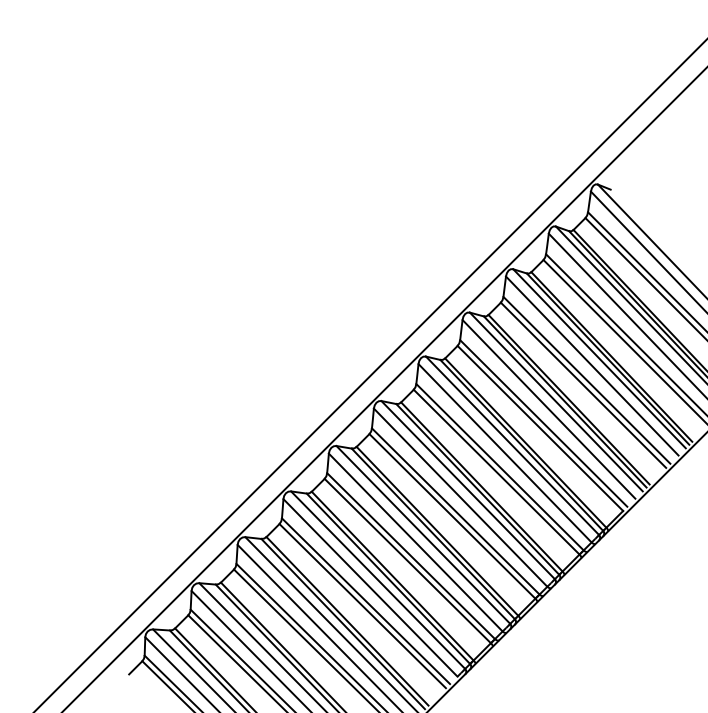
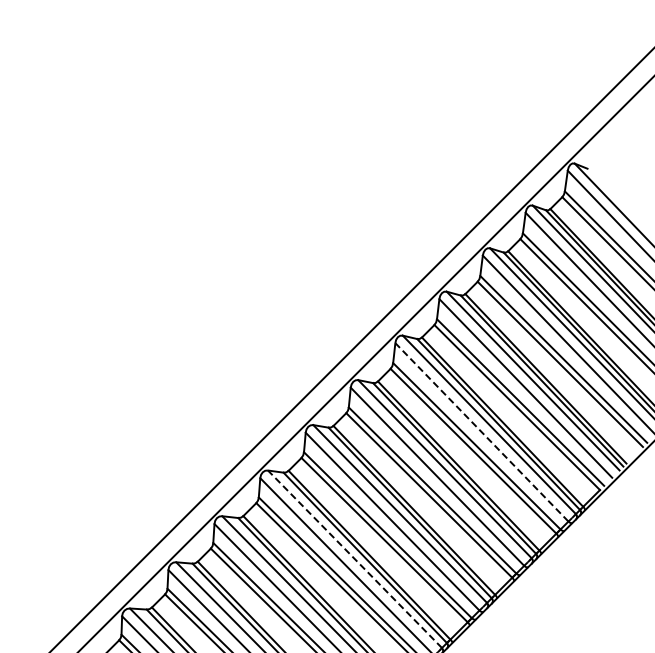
line: (504, 452) -> (481, 431), solid -> dashed
line: (377, 579) -> (354, 558), solid -> dashed

